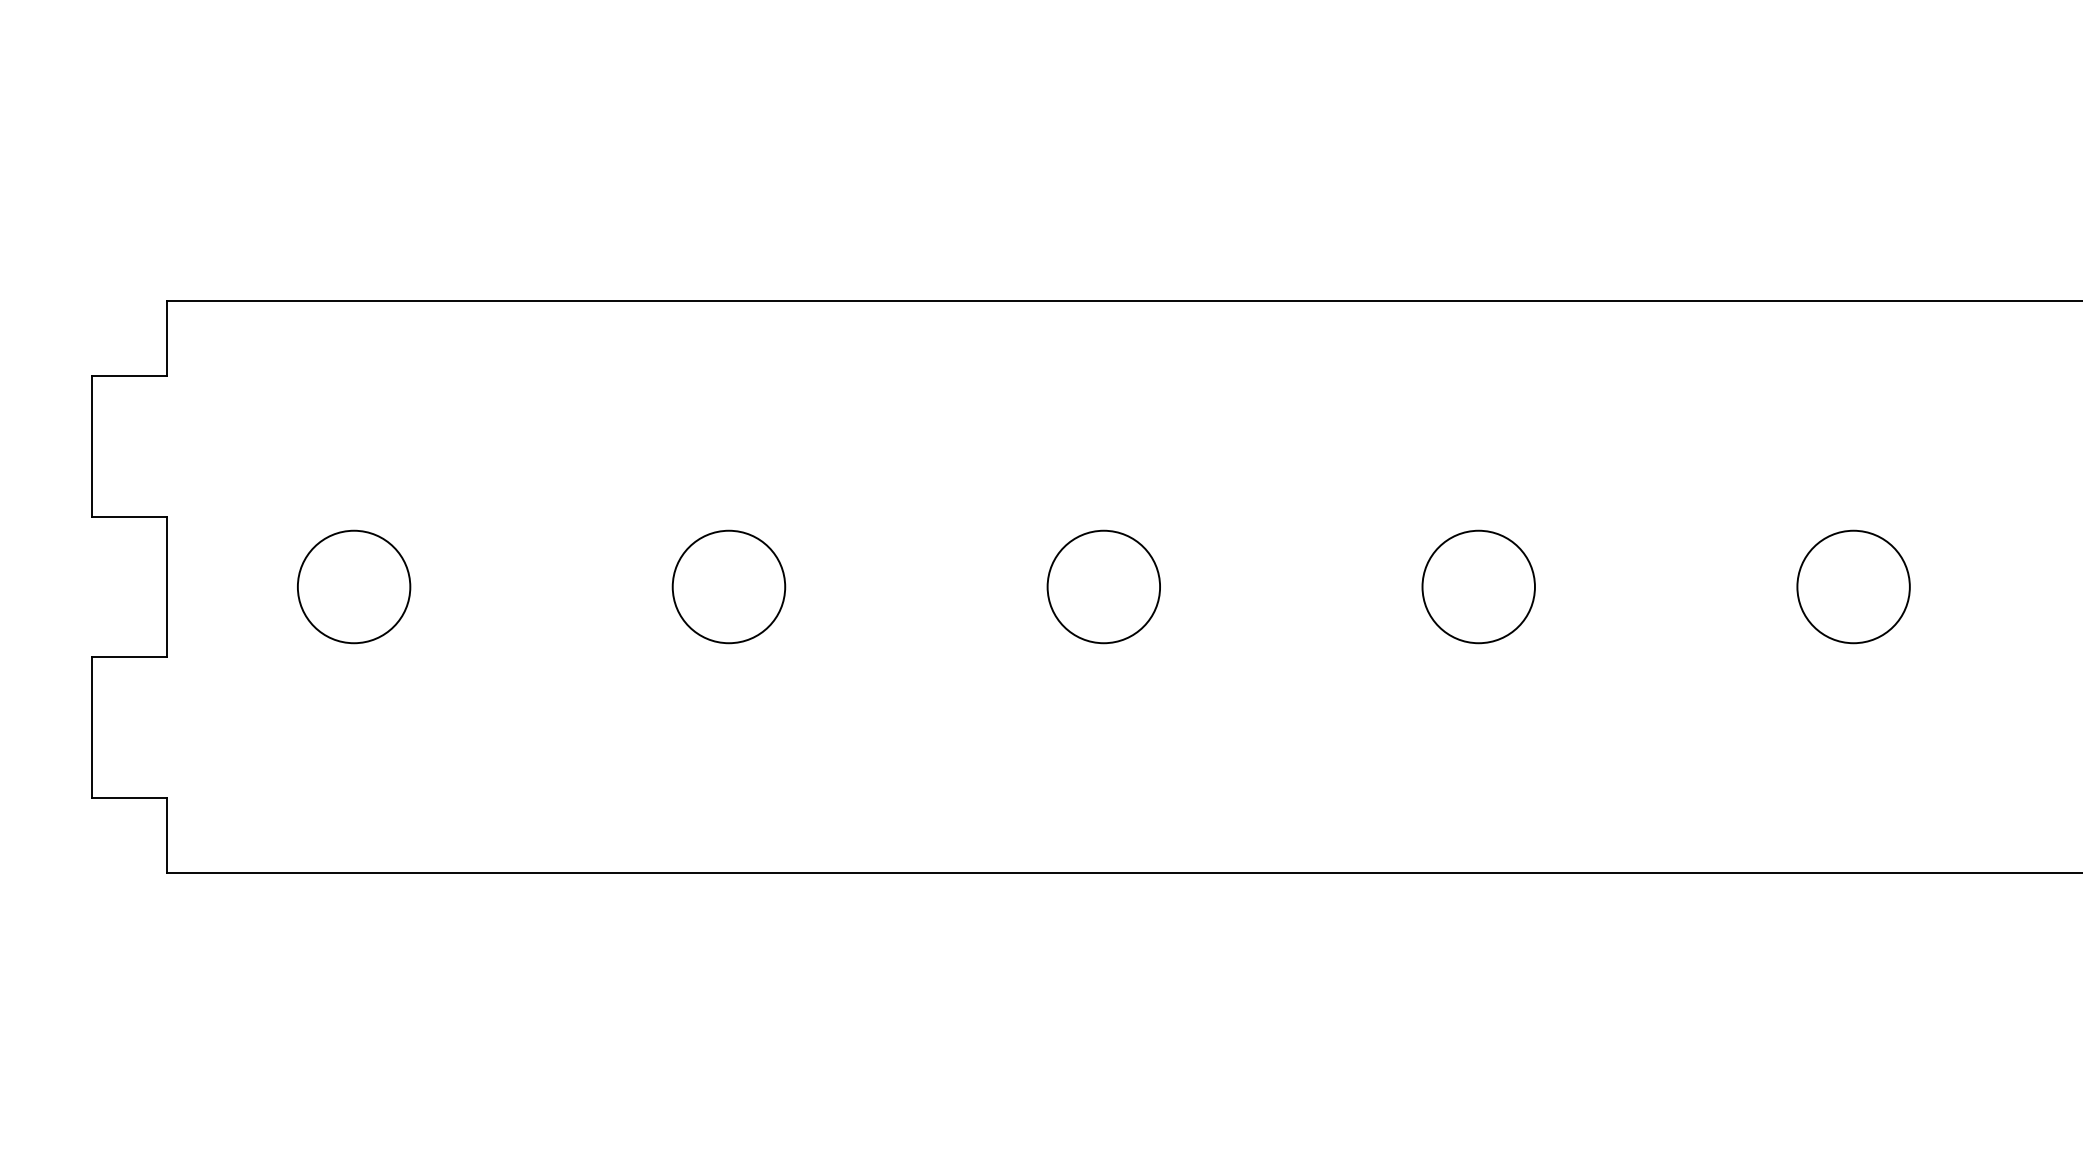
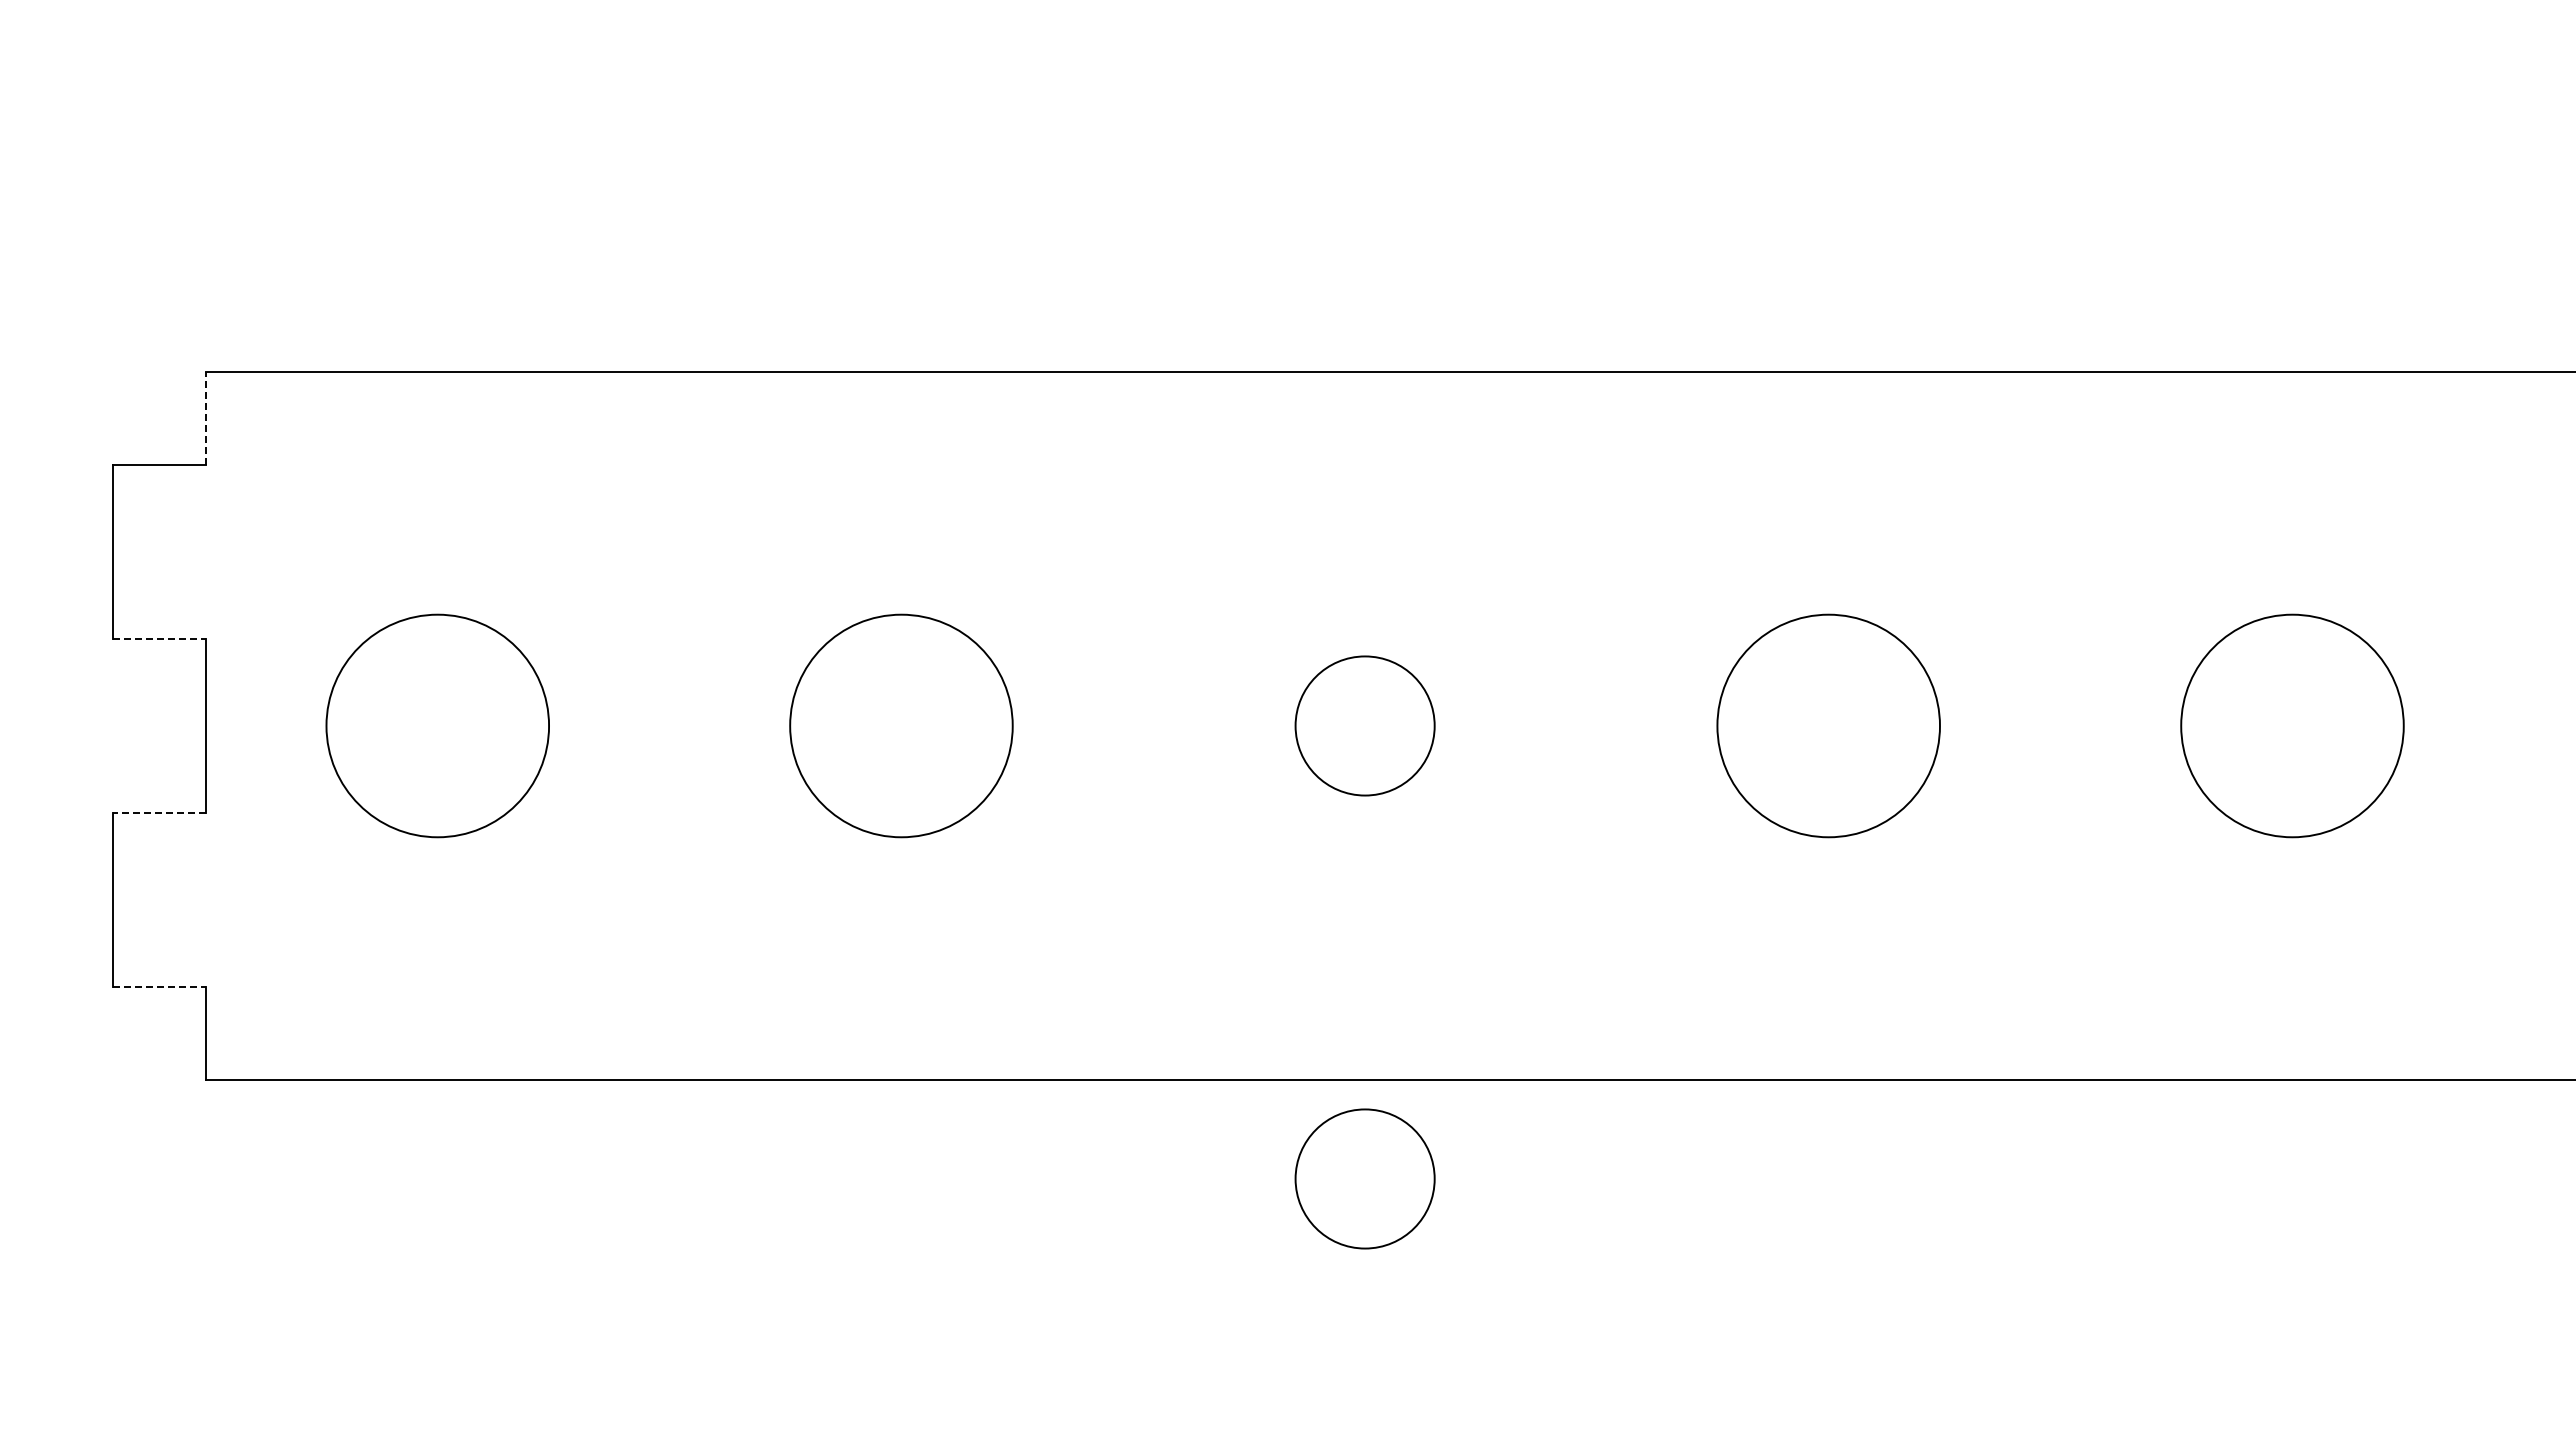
line: (166, 338) -> (205, 418), solid -> dashed
line: (129, 517) -> (160, 639), solid -> dashed
circle: (353, 586) -> (437, 725), size x1.6
circle: (729, 586) -> (901, 725), size x1.6
circle: (1478, 586) -> (1828, 725), size x1.6
circle: (1853, 586) -> (2292, 725), size x1.6
line: (129, 656) -> (159, 812), solid -> dashed
line: (129, 797) -> (160, 986), solid -> dashed
circle: (1103, 952) -> (1364, 1178), added

